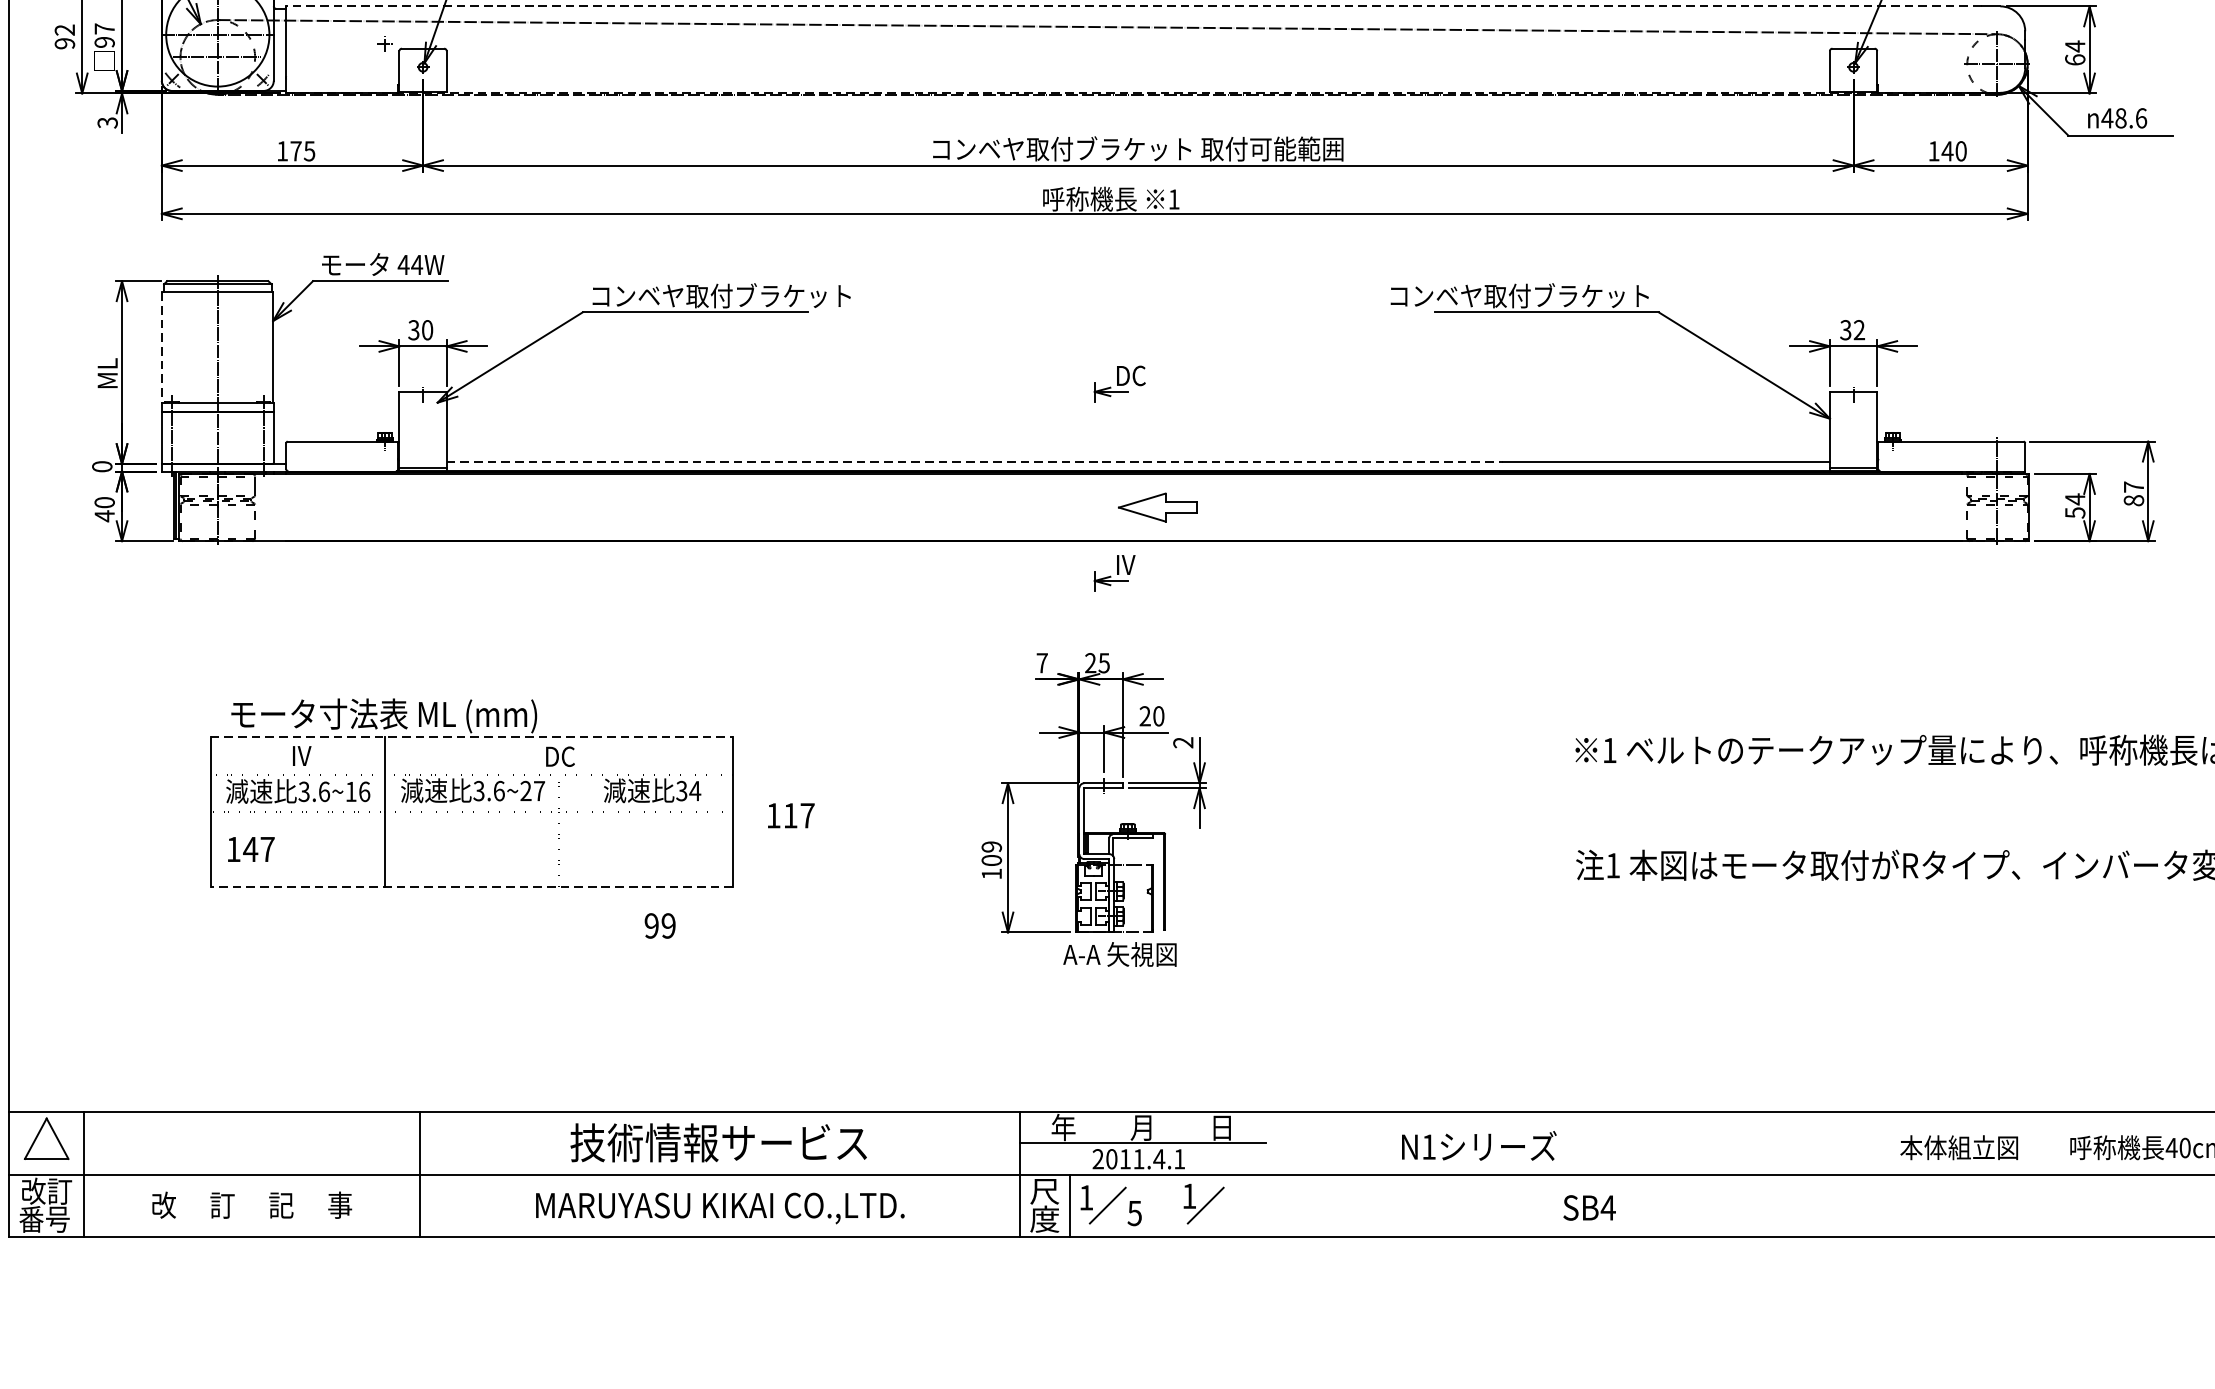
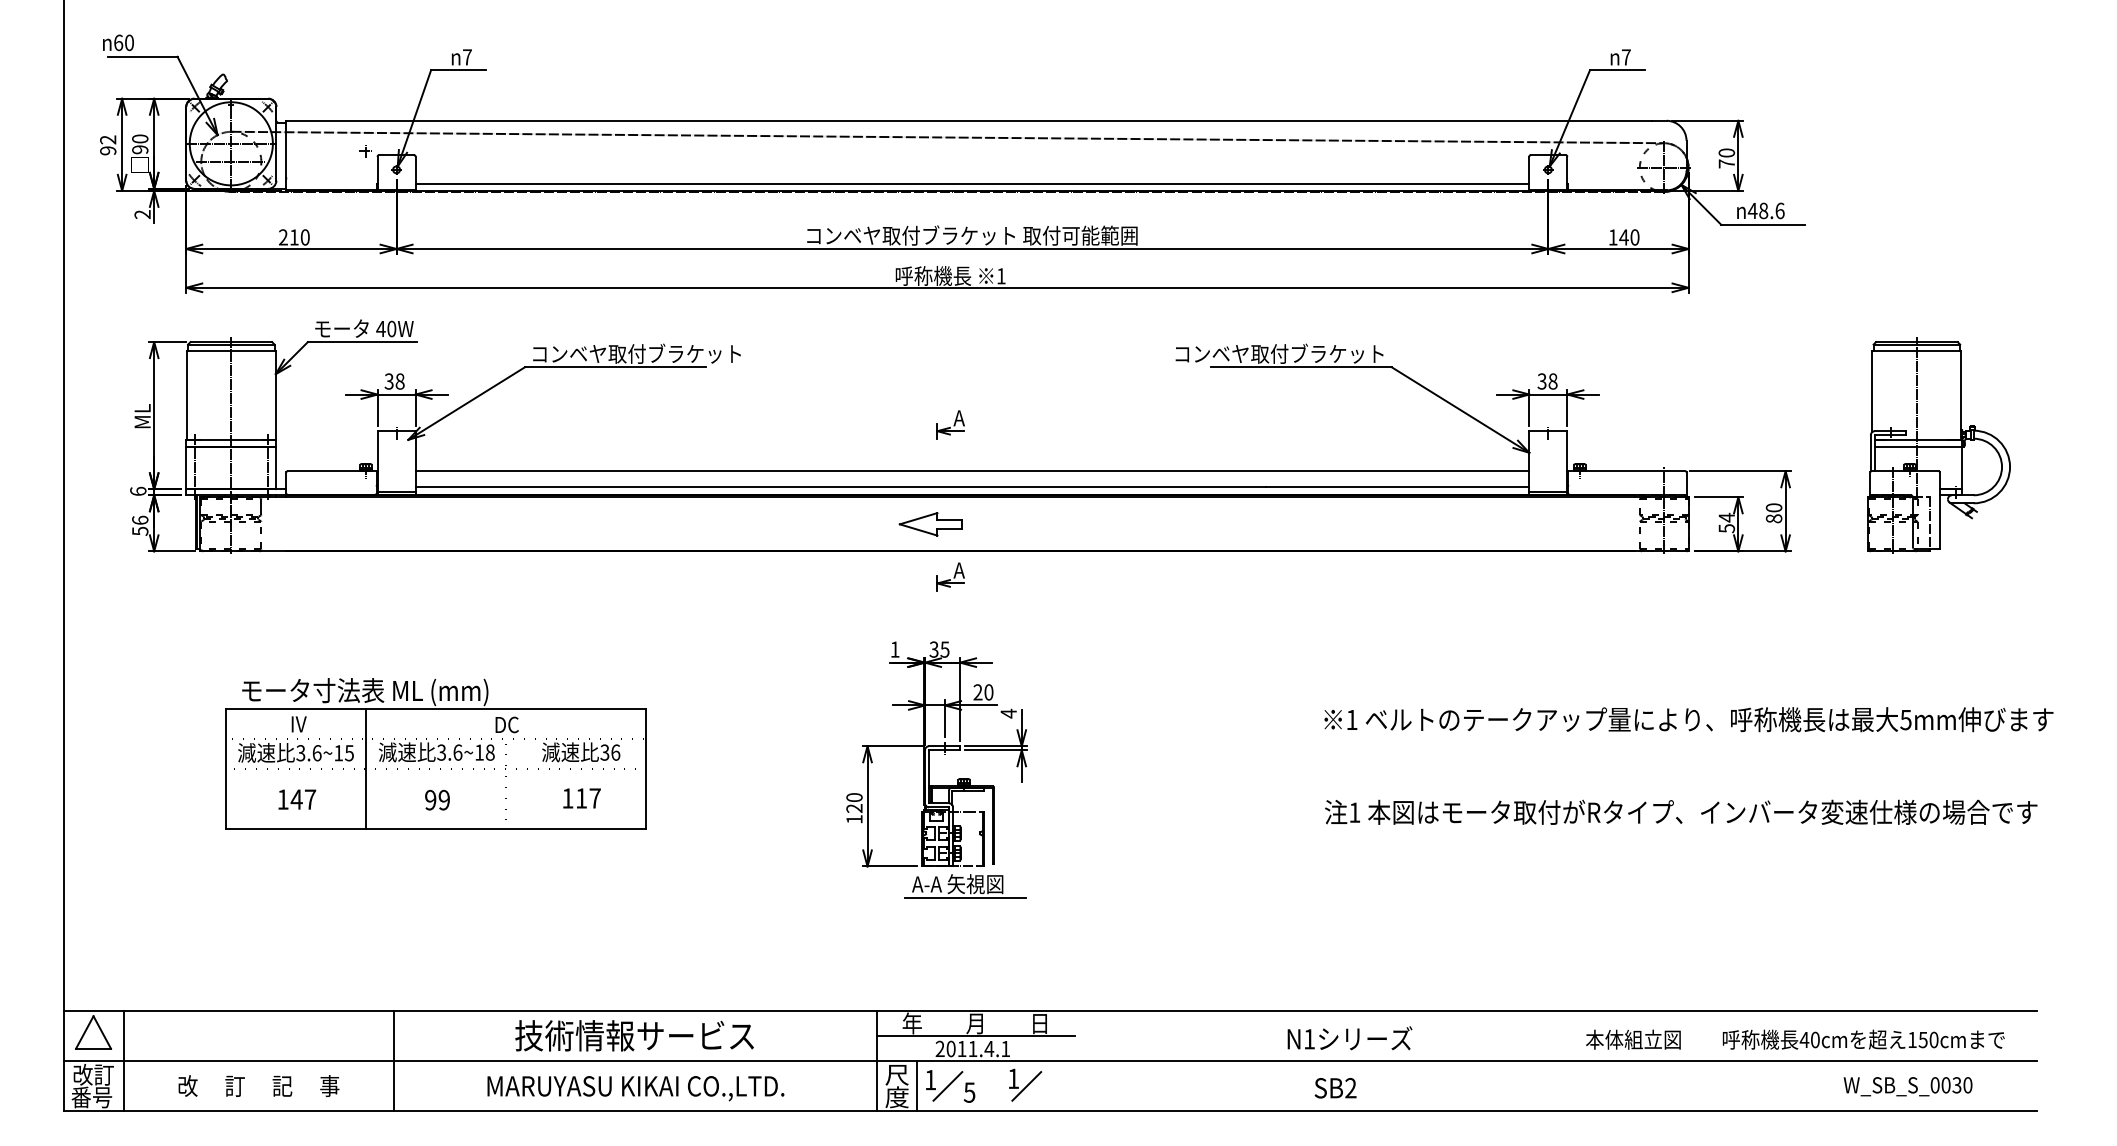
line: (1133, 6) -> (968, 120), dashed -> solid
text: (105, 28) -> (140, 138), 97 -> 90
text: (2074, 53) -> (1726, 158), 64 -> 70
line: (1138, 85) -> (972, 184), added
line: (1123, 92) -> (960, 190), dashed -> solid
text: (107, 122) -> (142, 214), 3 -> 2
text: (296, 151) -> (294, 237), 175 -> 210
text: (416, 264) -> (391, 328), 44W -> 40W
text: (426, 330) -> (399, 381), 30 -> 38
text: (1858, 330) -> (1552, 381), 32 -> 38
line: (162, 347) -> (186, 395), dashed -> solid
text: (1129, 376) -> (965, 418), DC -> A
line: (1138, 441) -> (972, 471), added
line: (975, 461) -> (841, 487), dashed -> solid
text: (102, 465) -> (138, 490), 0 -> 6
text: (2133, 486) -> (1773, 507), 87 -> 80
part: (1156, 507) -> (930, 524), moved
text: (105, 509) -> (140, 525), 40 -> 56
text: (1124, 564) -> (961, 570), IV -> A
text: (1041, 663) -> (894, 649), 7 -> 1
text: (1089, 663) -> (933, 649), 25 -> 35
line: (472, 737) -> (436, 709), dashed -> solid
text: (1183, 742) -> (1008, 713), 2 -> 4
text: (532, 790) -> (484, 752), 3.6~27 -> 3.6~18
text: (694, 790) -> (615, 752), 34 -> 36
text: (364, 792) -> (349, 753), 3.6~16 -> 3.6~15
text: (790, 815) -> (581, 798), moved
text: (251, 849) -> (297, 799), moved
text: (991, 853) -> (854, 802), 109 -> 120
line: (471, 886) -> (435, 829), dashed -> solid
text: (660, 925) -> (437, 799), moved
line: (1128, 972) -> (964, 898), added
text: (1478, 1146) -> (1349, 1038), moved
text: (1607, 1208) -> (1350, 1088), SB4 -> SB2

